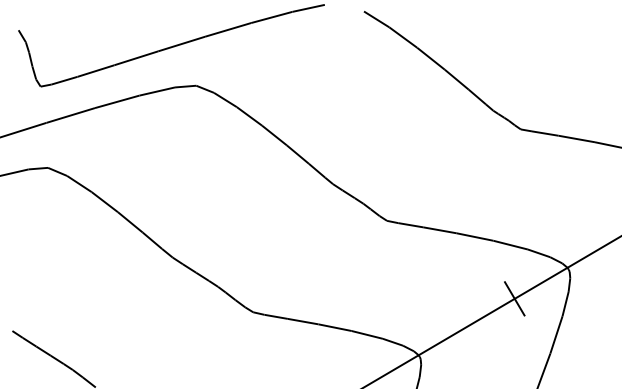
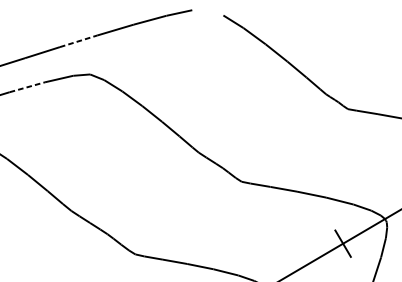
line: (181, 44) -> (78, 41), solid -> dashed
line: (117, 101) -> (27, 86), solid -> dashed

